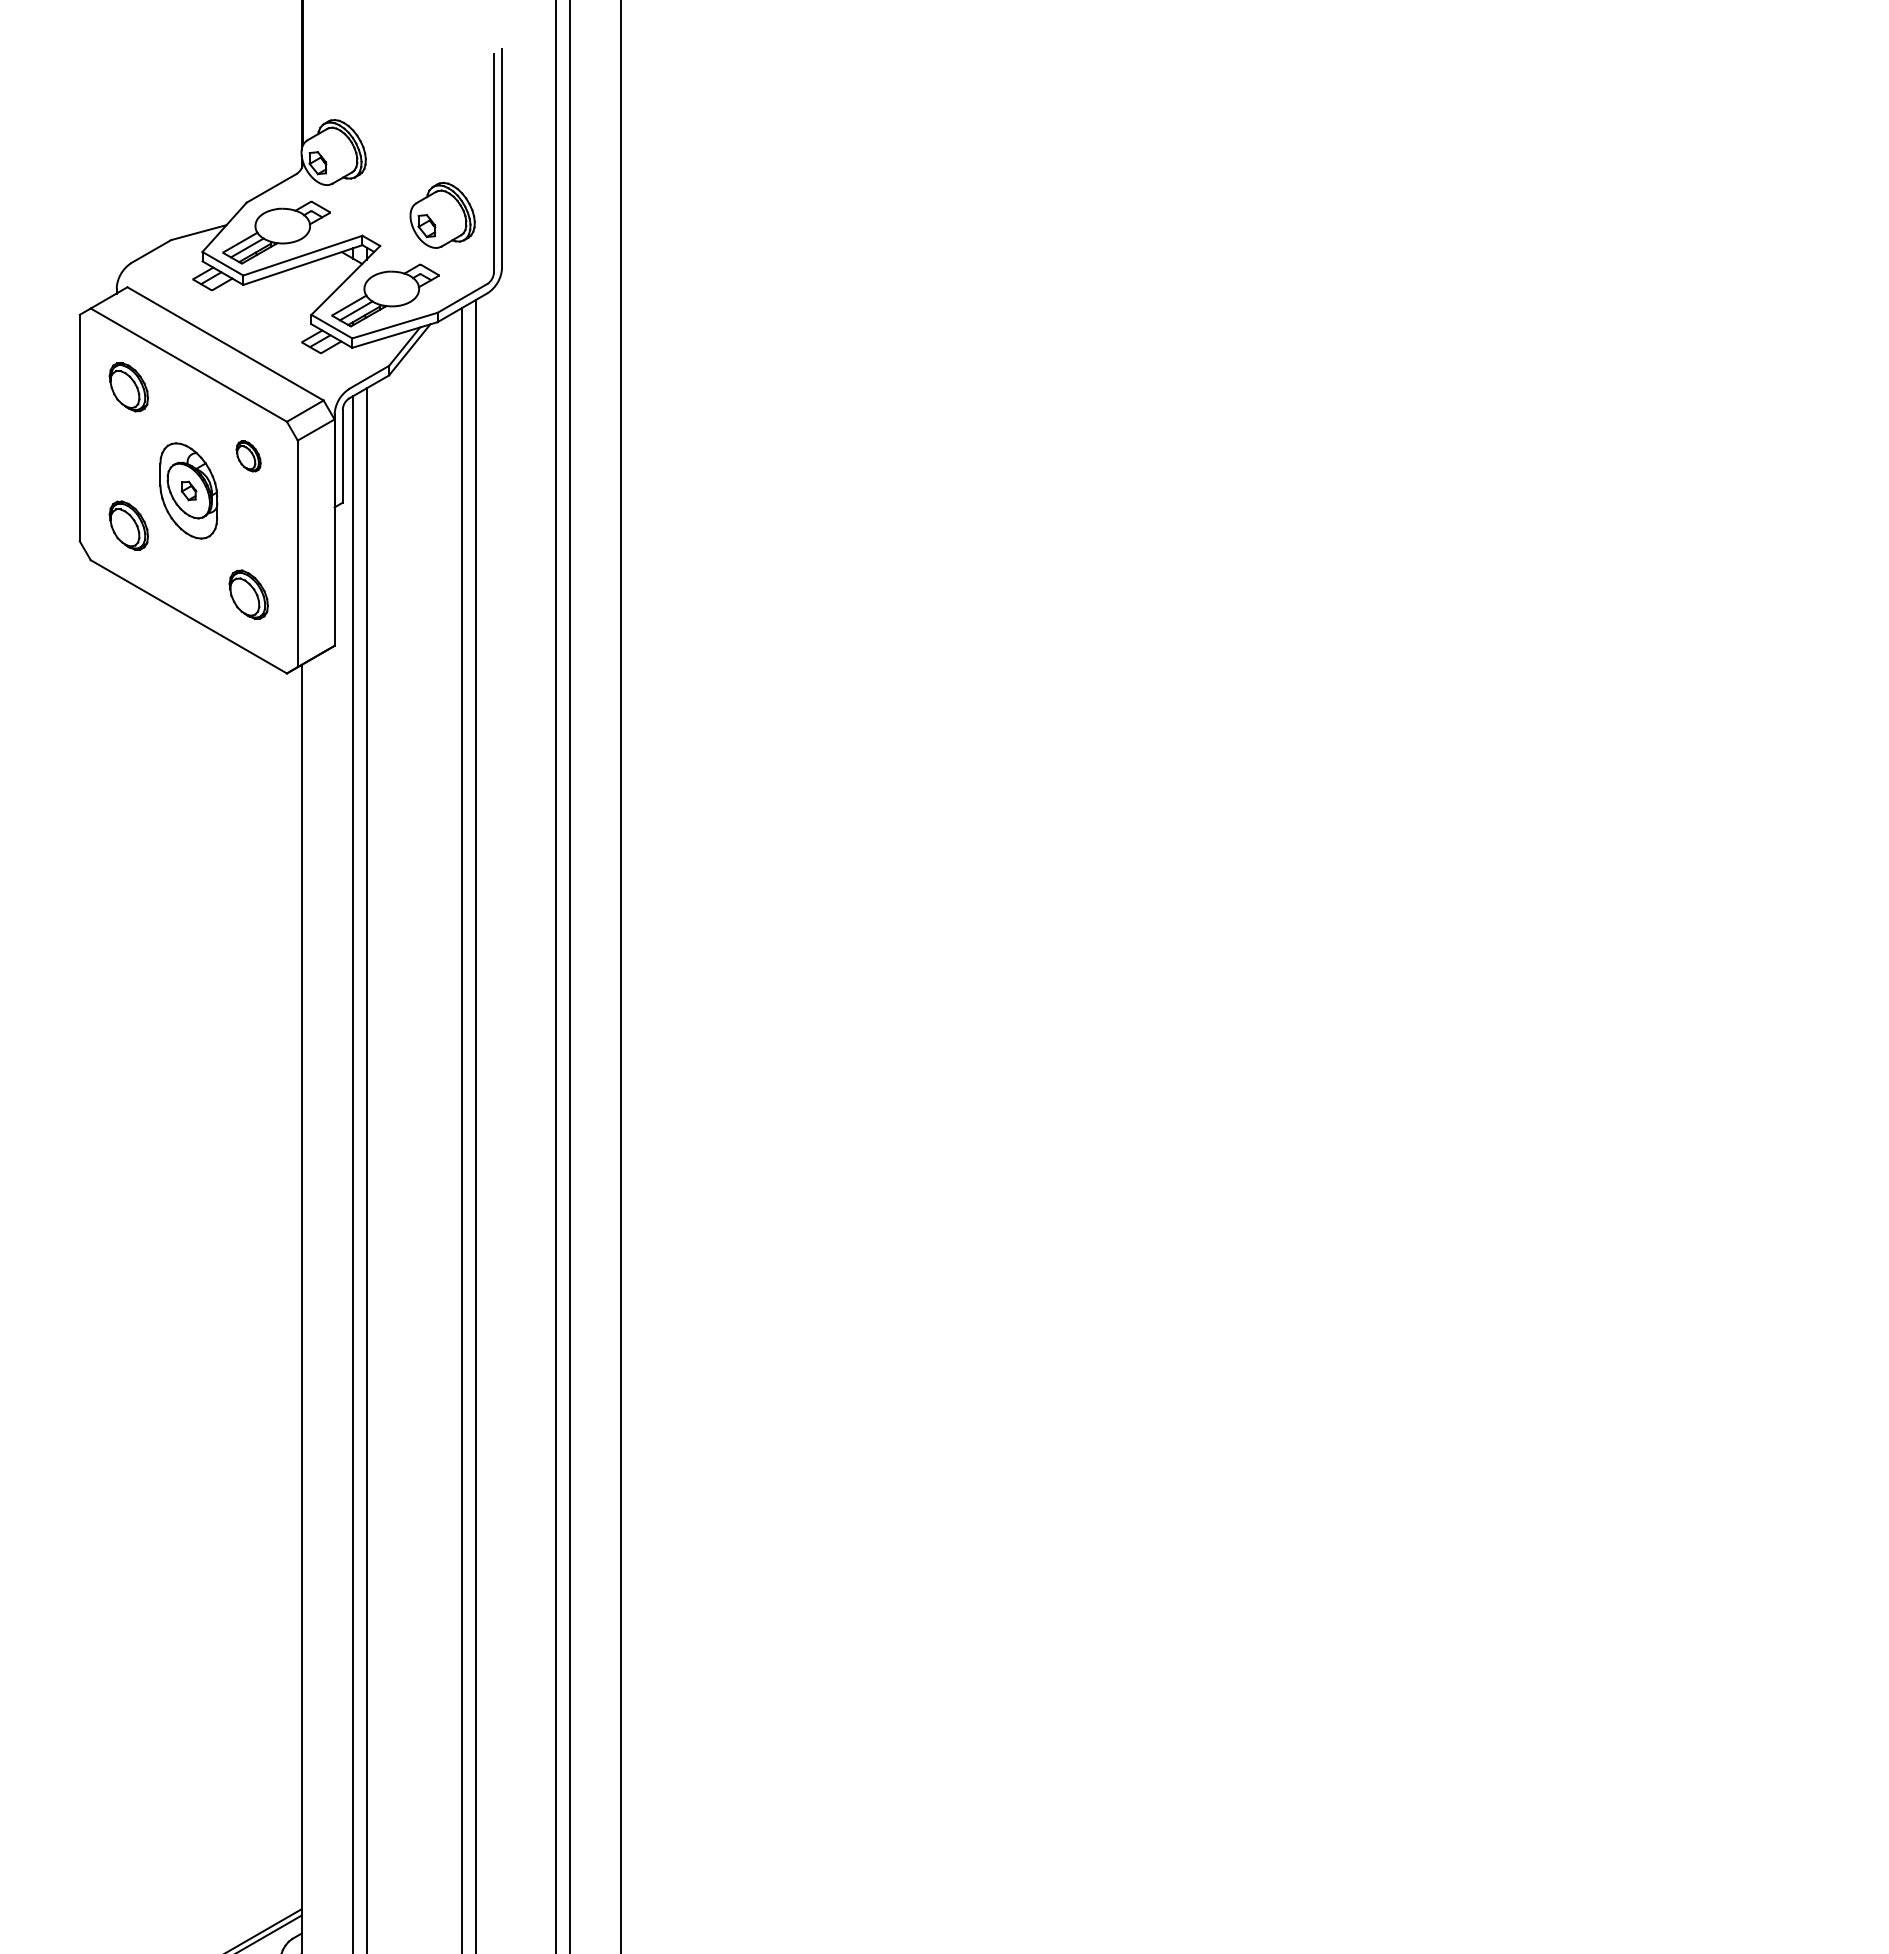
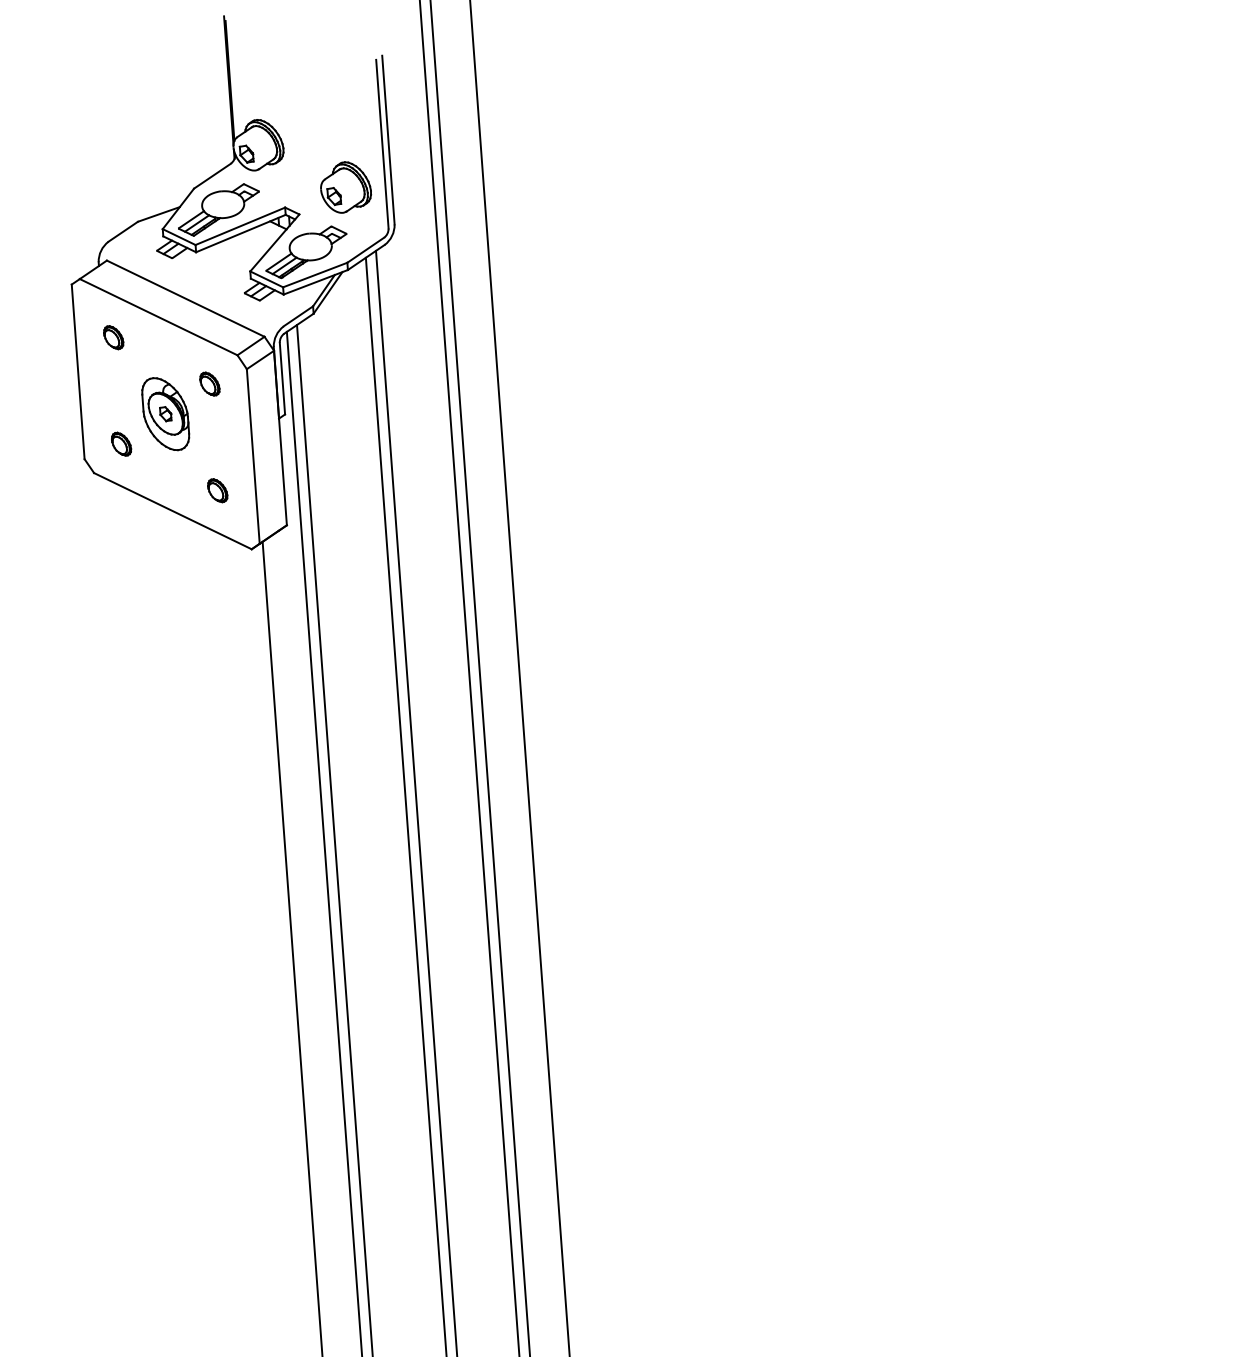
part: (128, 387) -> (113, 337), size x0.62
part: (128, 525) -> (121, 444), size x0.62
part: (248, 594) -> (217, 490), size x0.62

